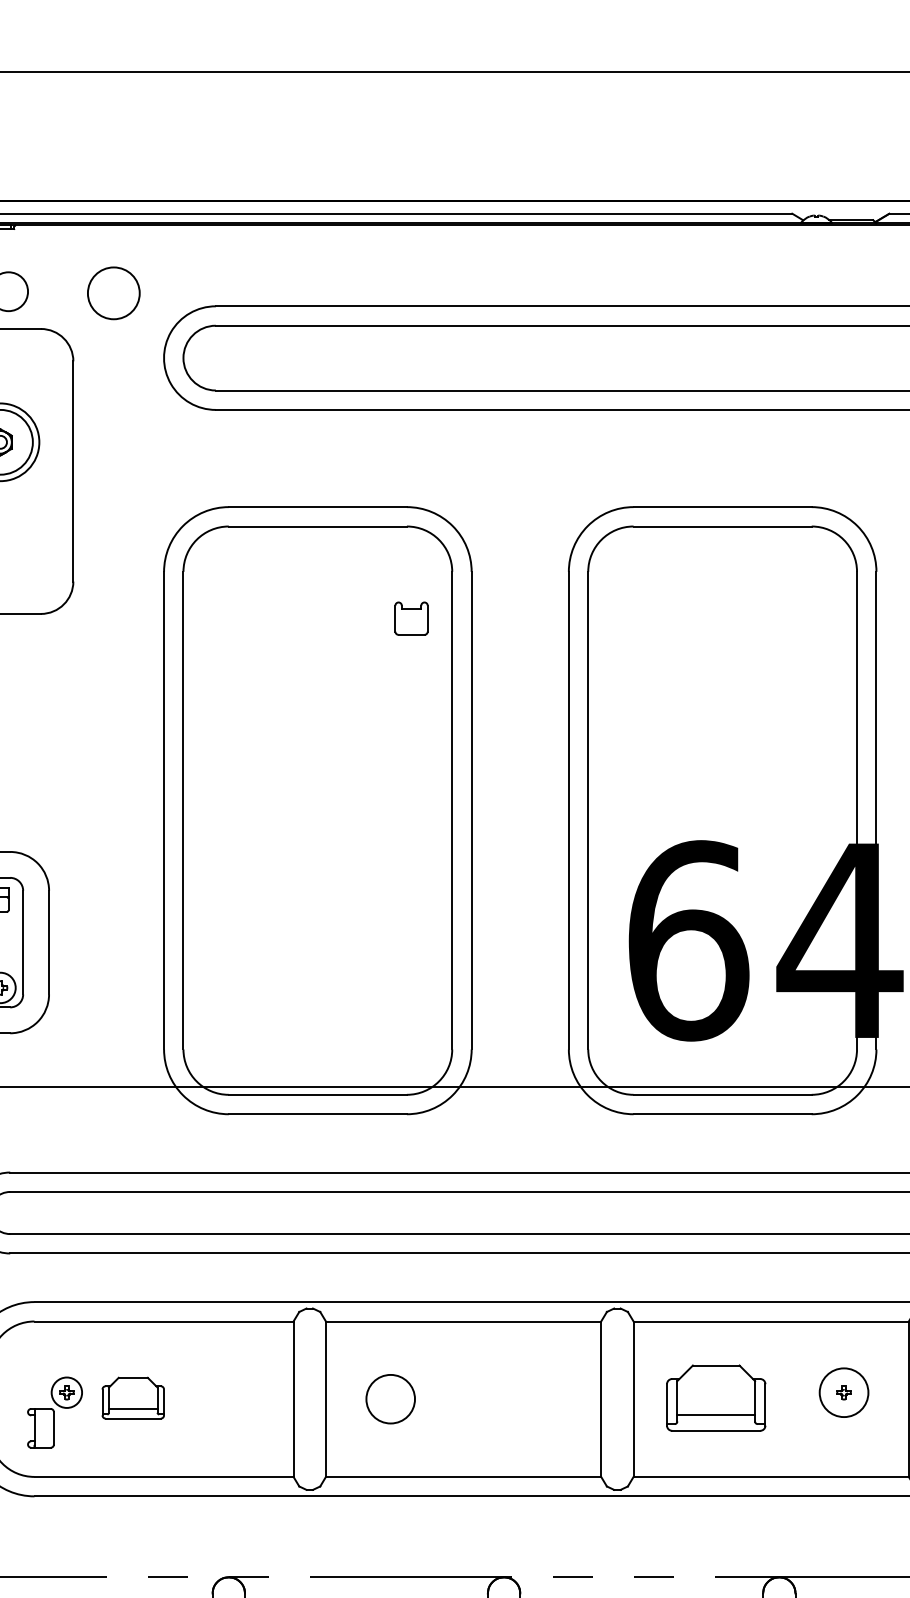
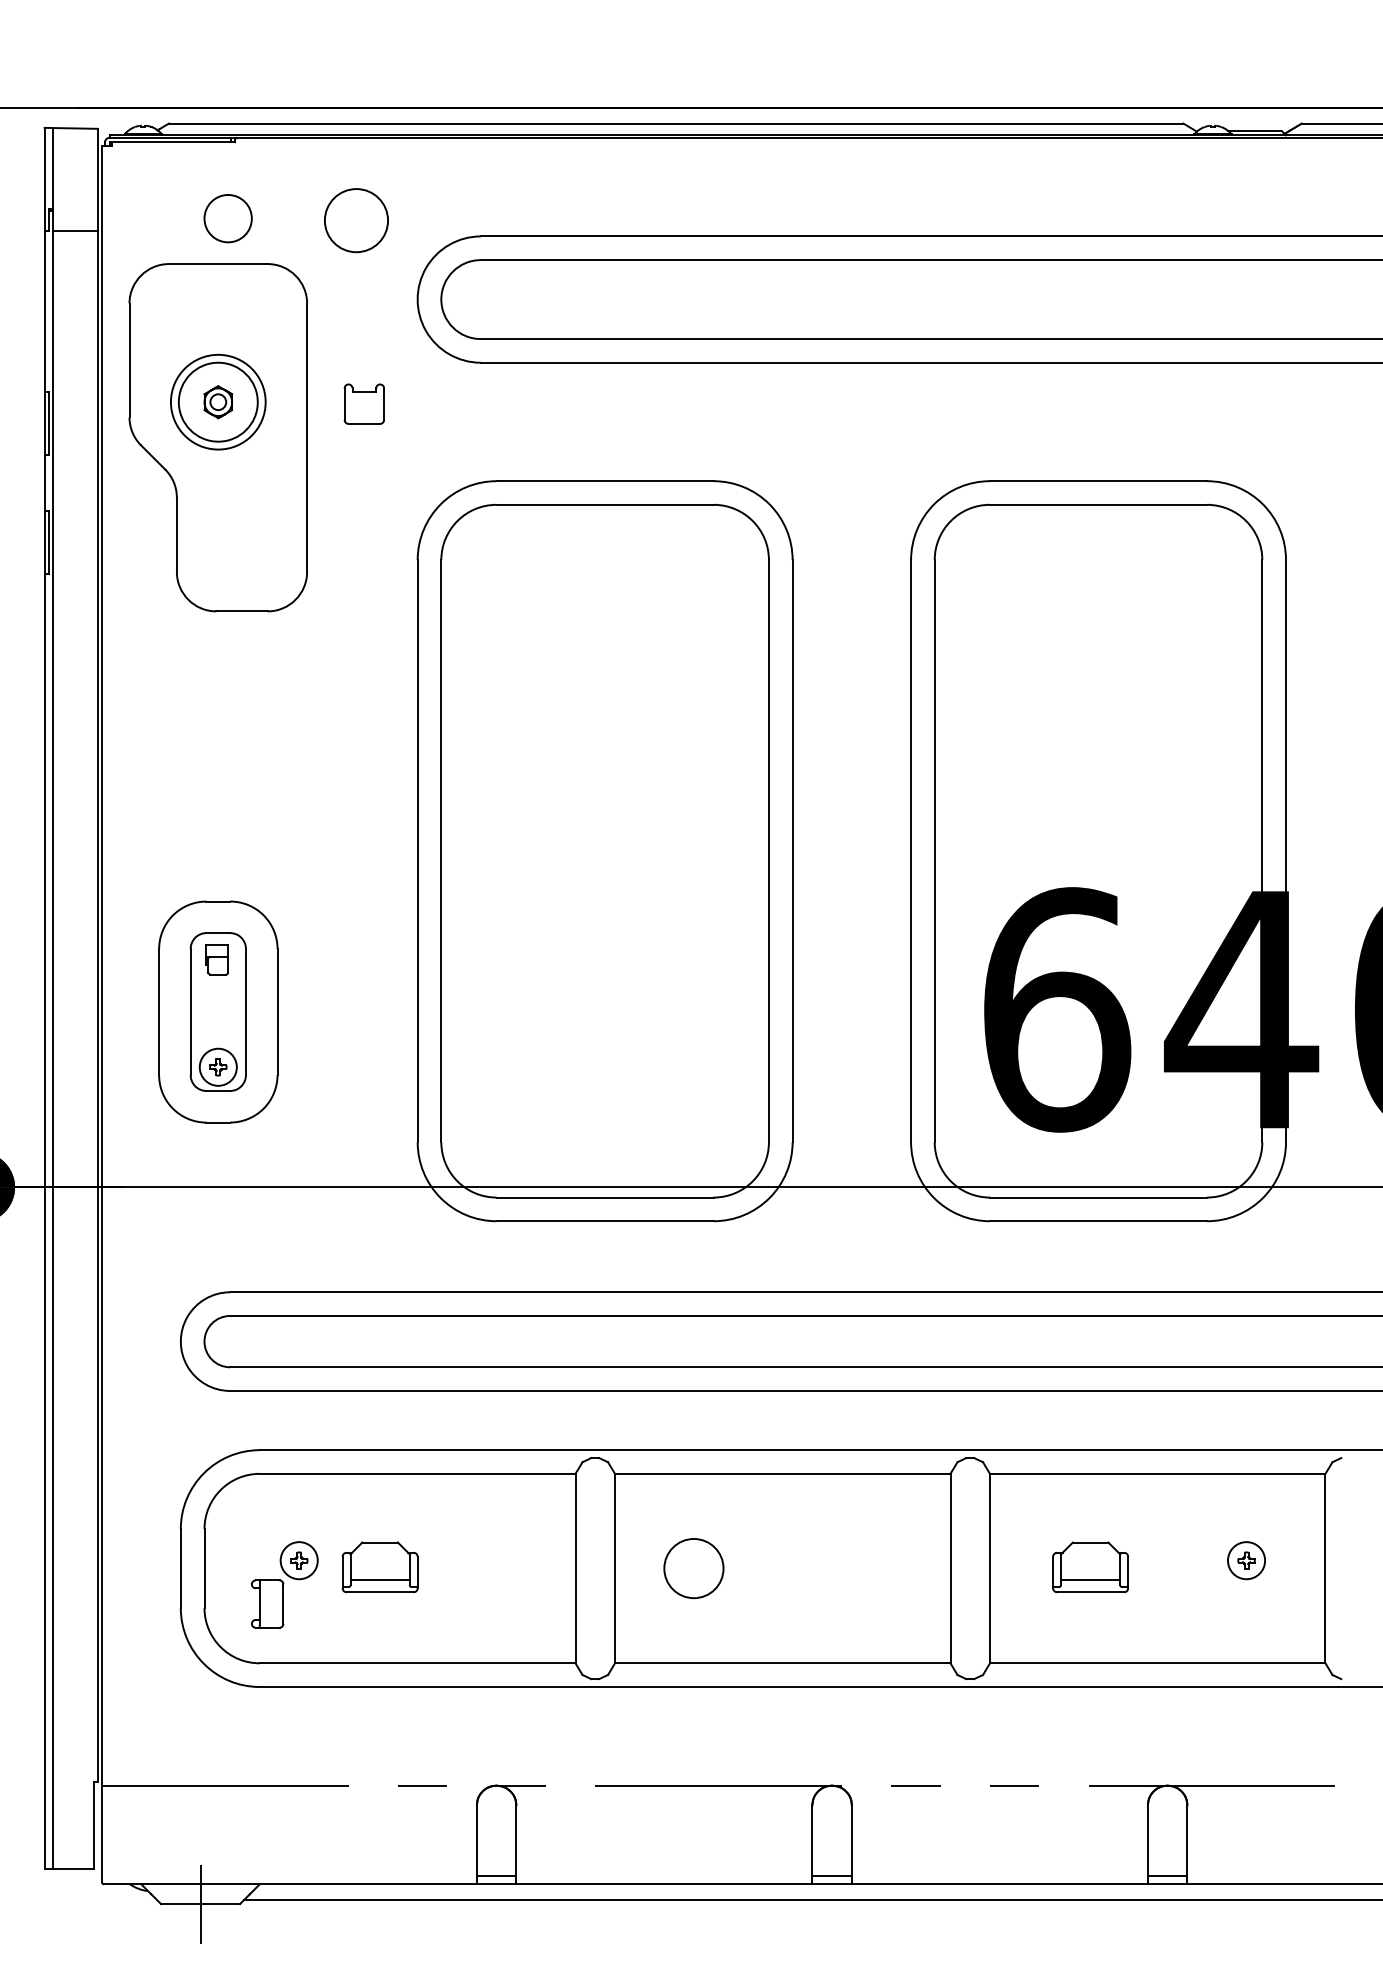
part: (410, 618) -> (363, 403), moved
circle: (844, 1392) -> (1246, 1560), size x0.62
part: (716, 1398) -> (1090, 1567), size x0.62

